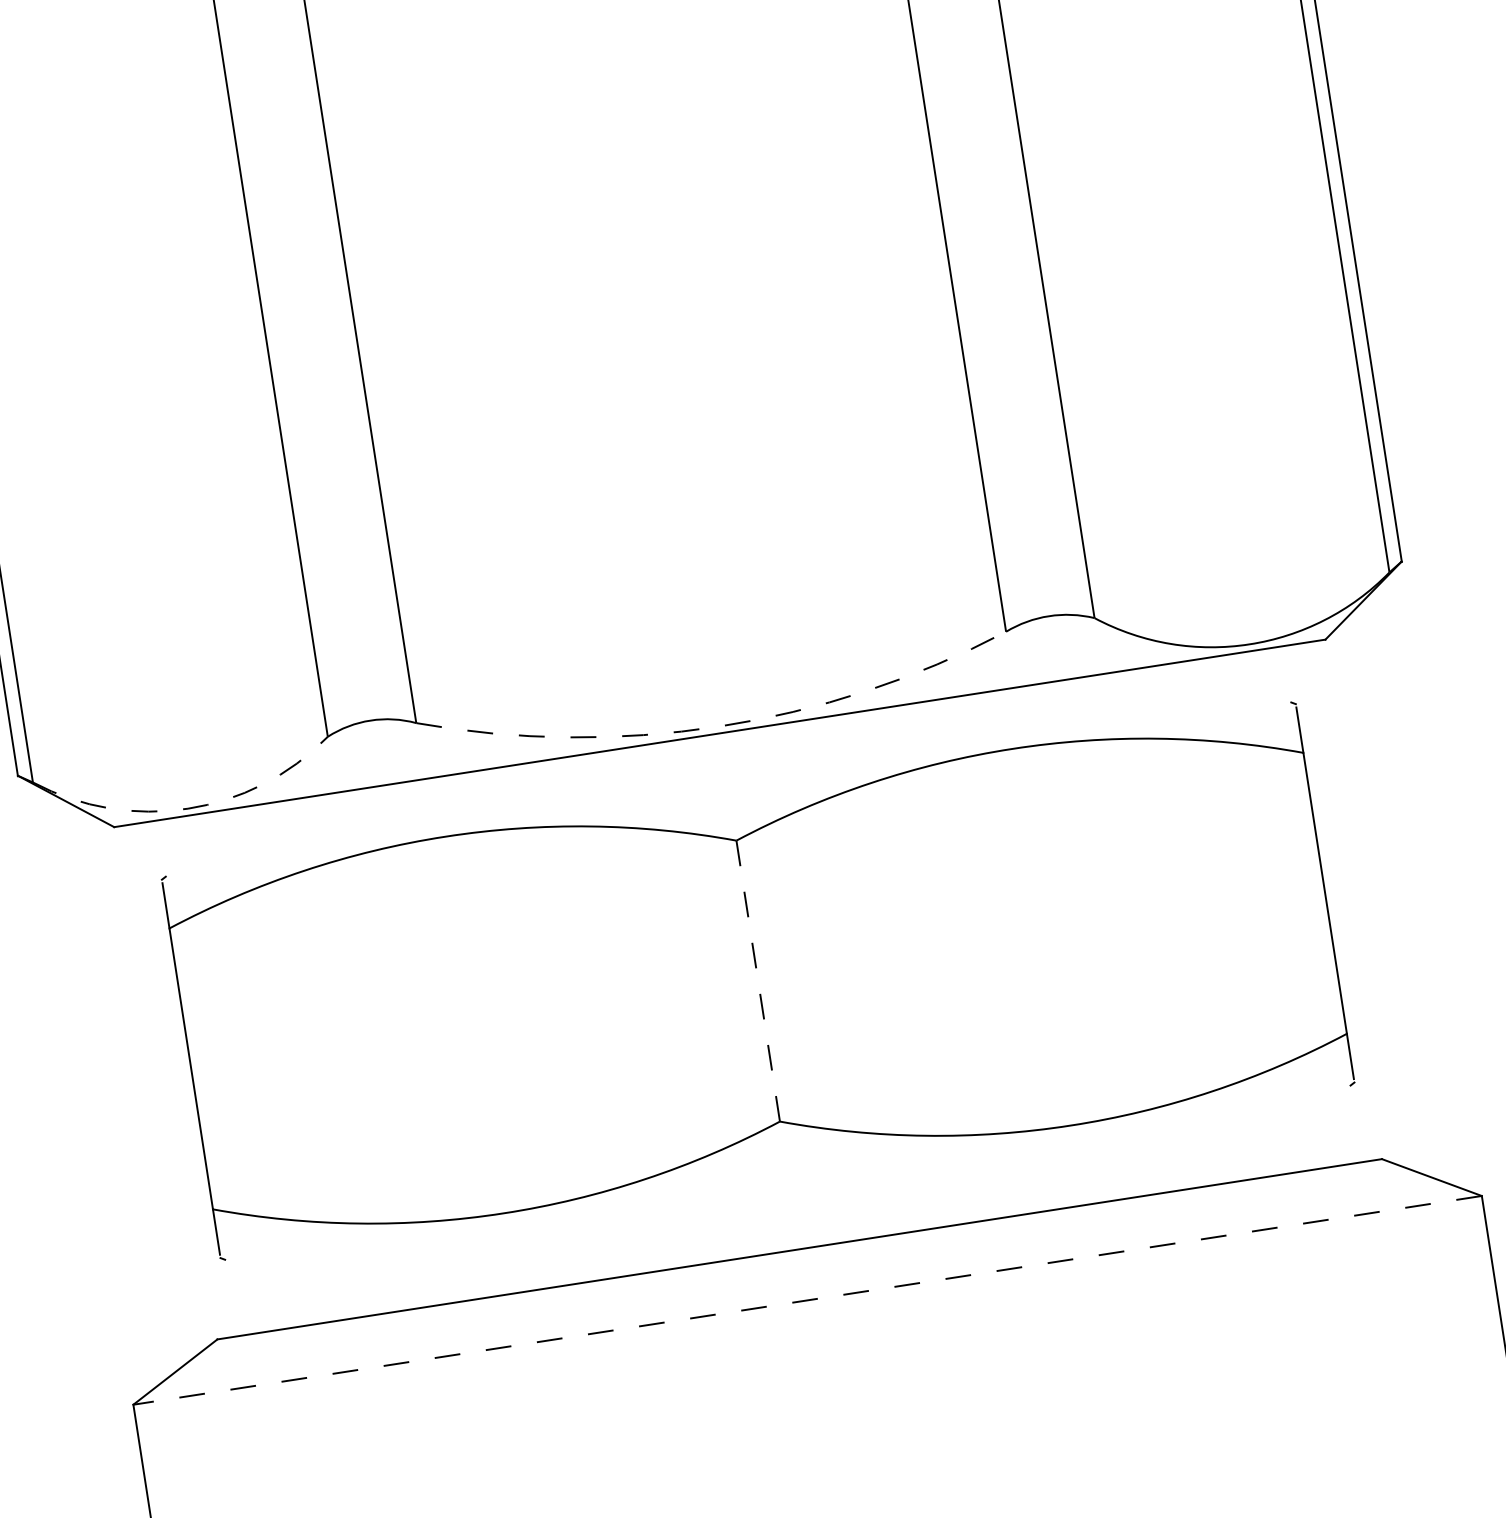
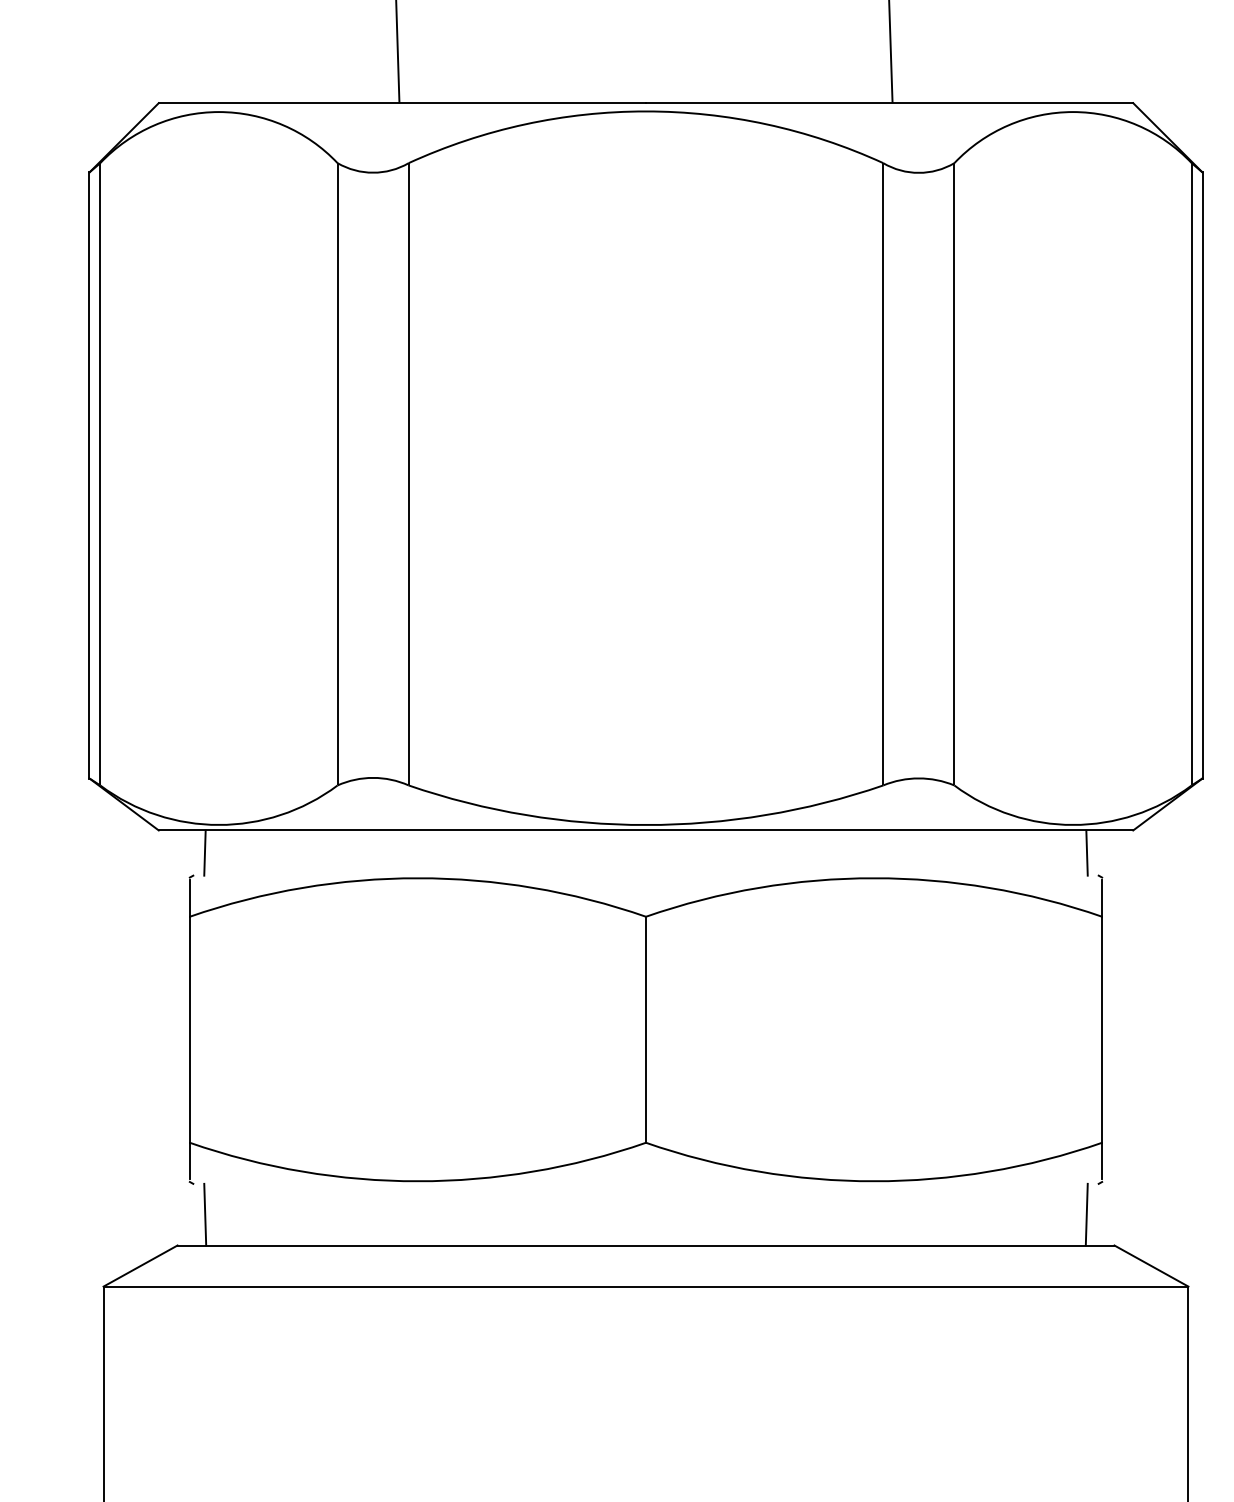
line: (1271, 676) -> (1086, 852), added
arc: (719, 727) -> (646, 825), dashed -> solid
arc: (187, 808) -> (218, 824), dashed -> solid
line: (175, 845) -> (204, 852), added
line: (758, 980) -> (646, 1029), dashed -> solid
line: (1341, 1125) -> (1086, 1214), added
line: (246, 1295) -> (205, 1214), added
line: (806, 1300) -> (645, 1286), dashed -> solid

